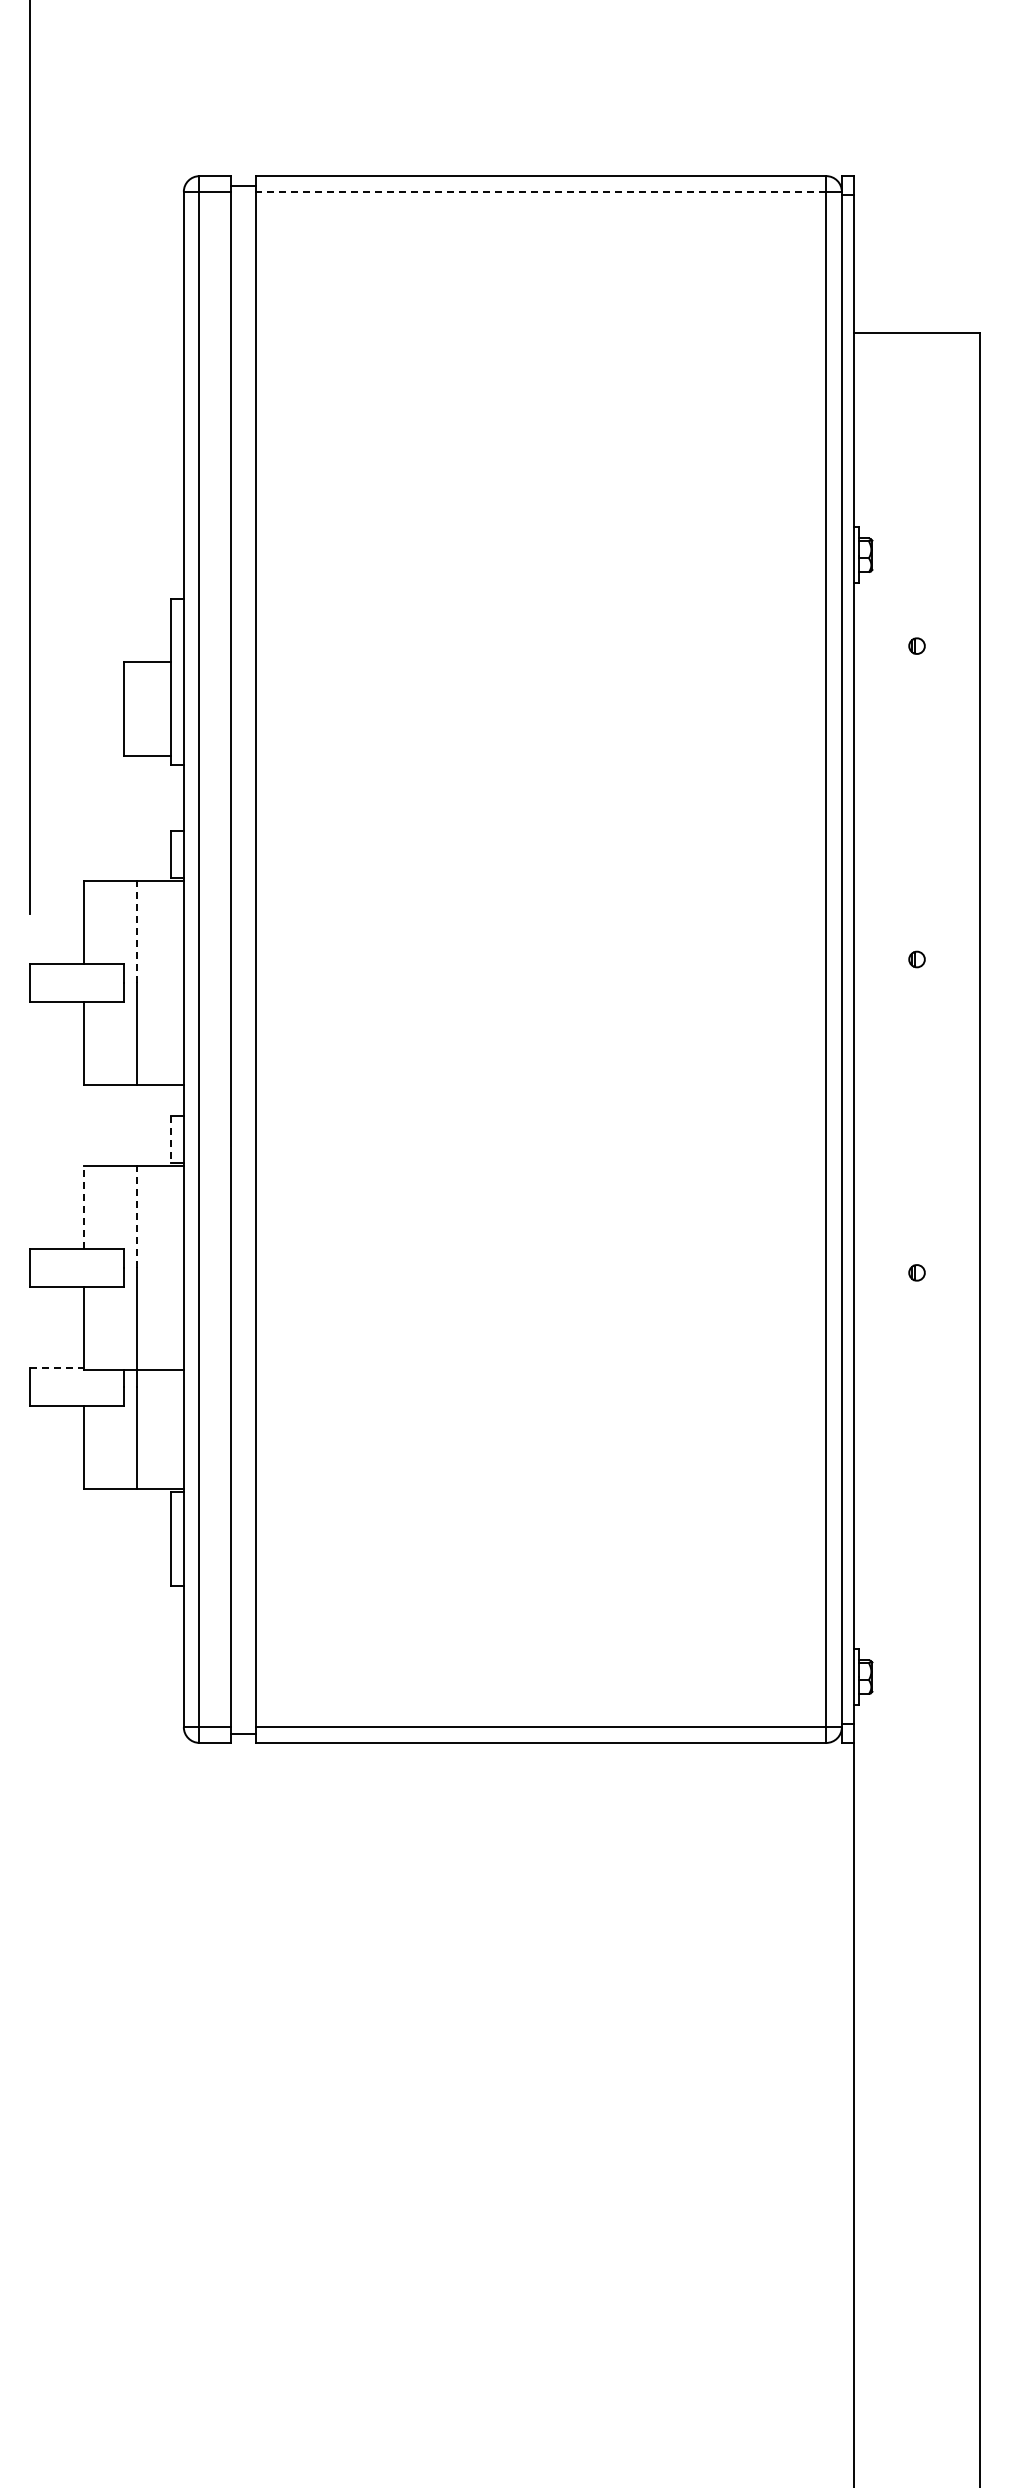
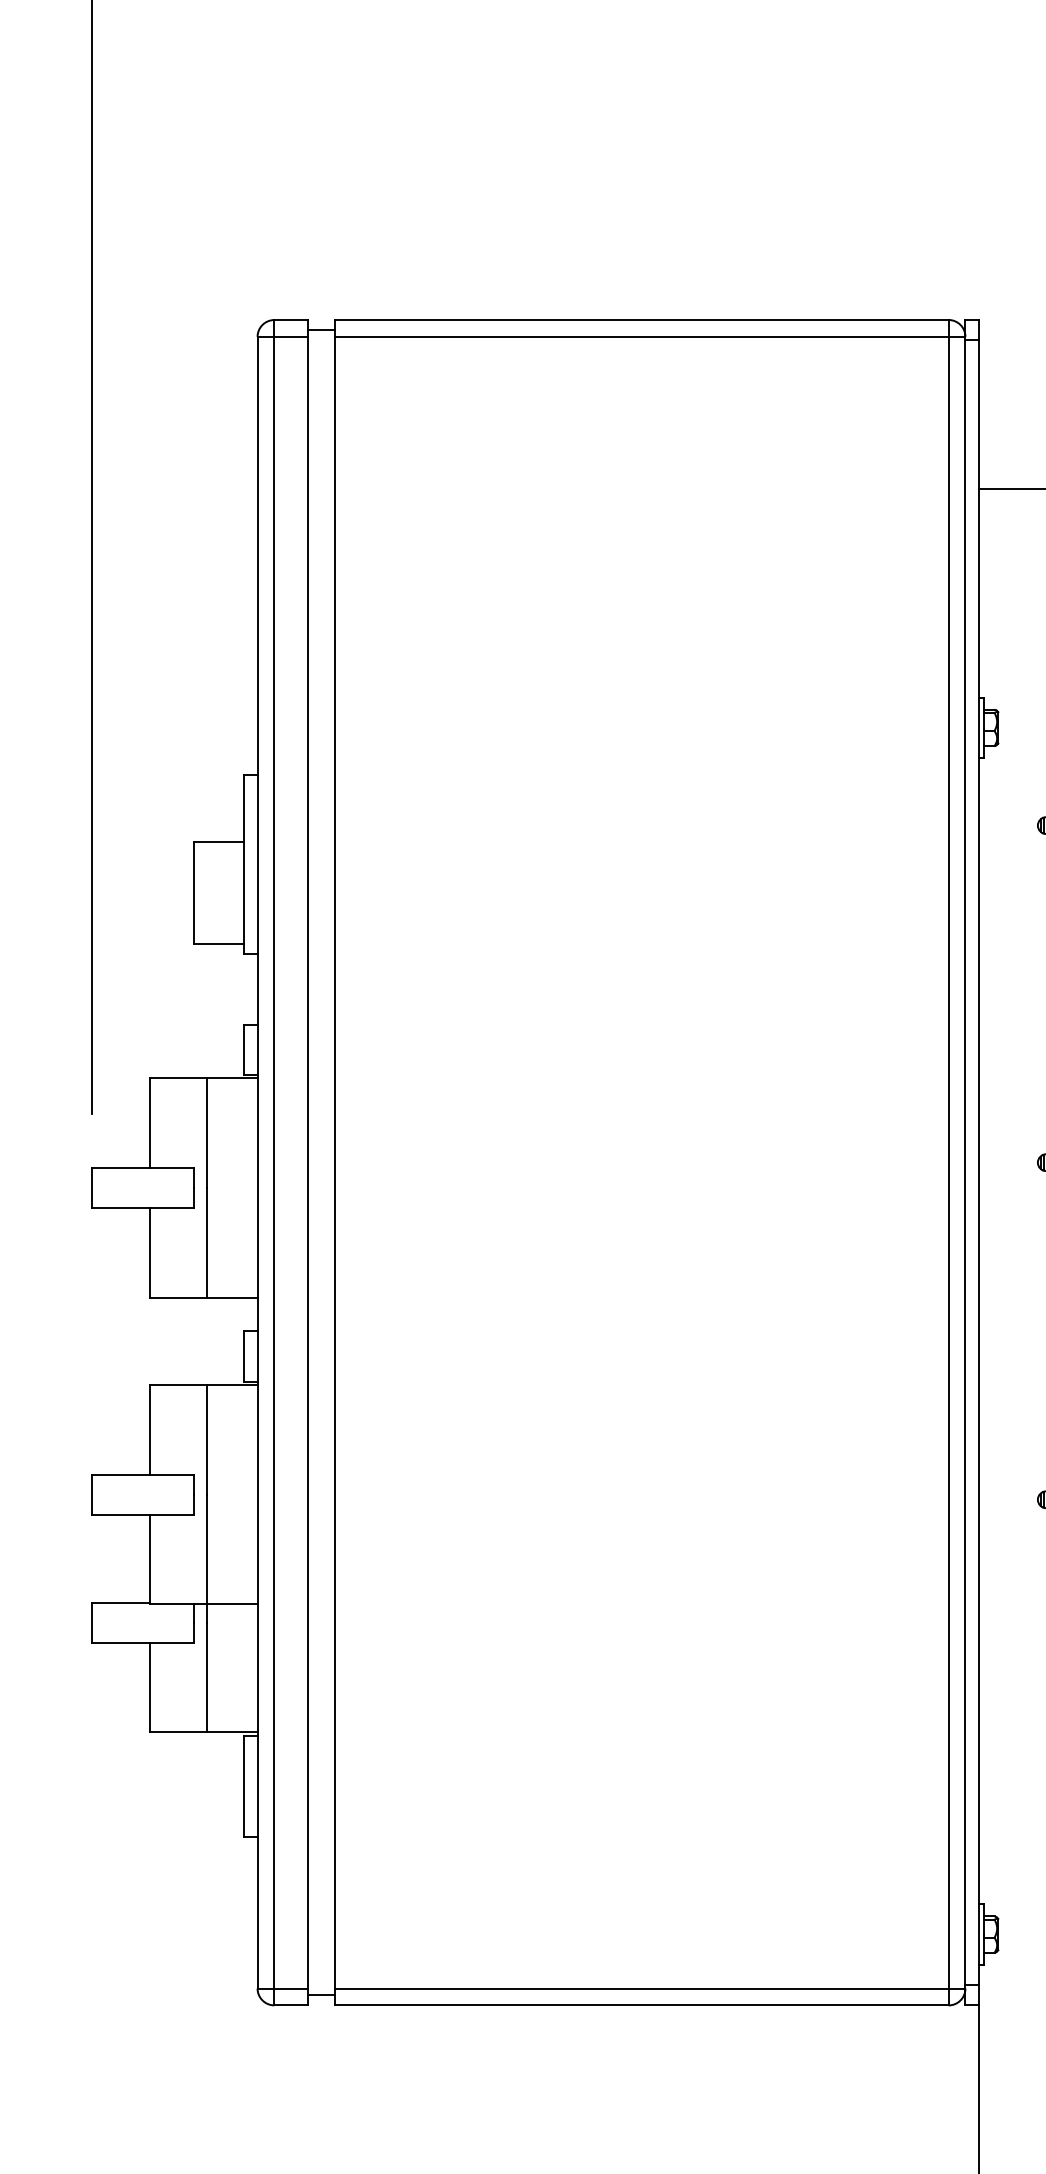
line: (540, 191) -> (641, 336), dashed -> solid
line: (136, 932) -> (206, 1133), dashed -> solid
line: (171, 1139) -> (244, 1356), dashed -> solid
line: (83, 1207) -> (149, 1429), dashed -> solid
line: (136, 1217) -> (206, 1440), dashed -> solid
line: (56, 1368) -> (120, 1602), dashed -> solid

